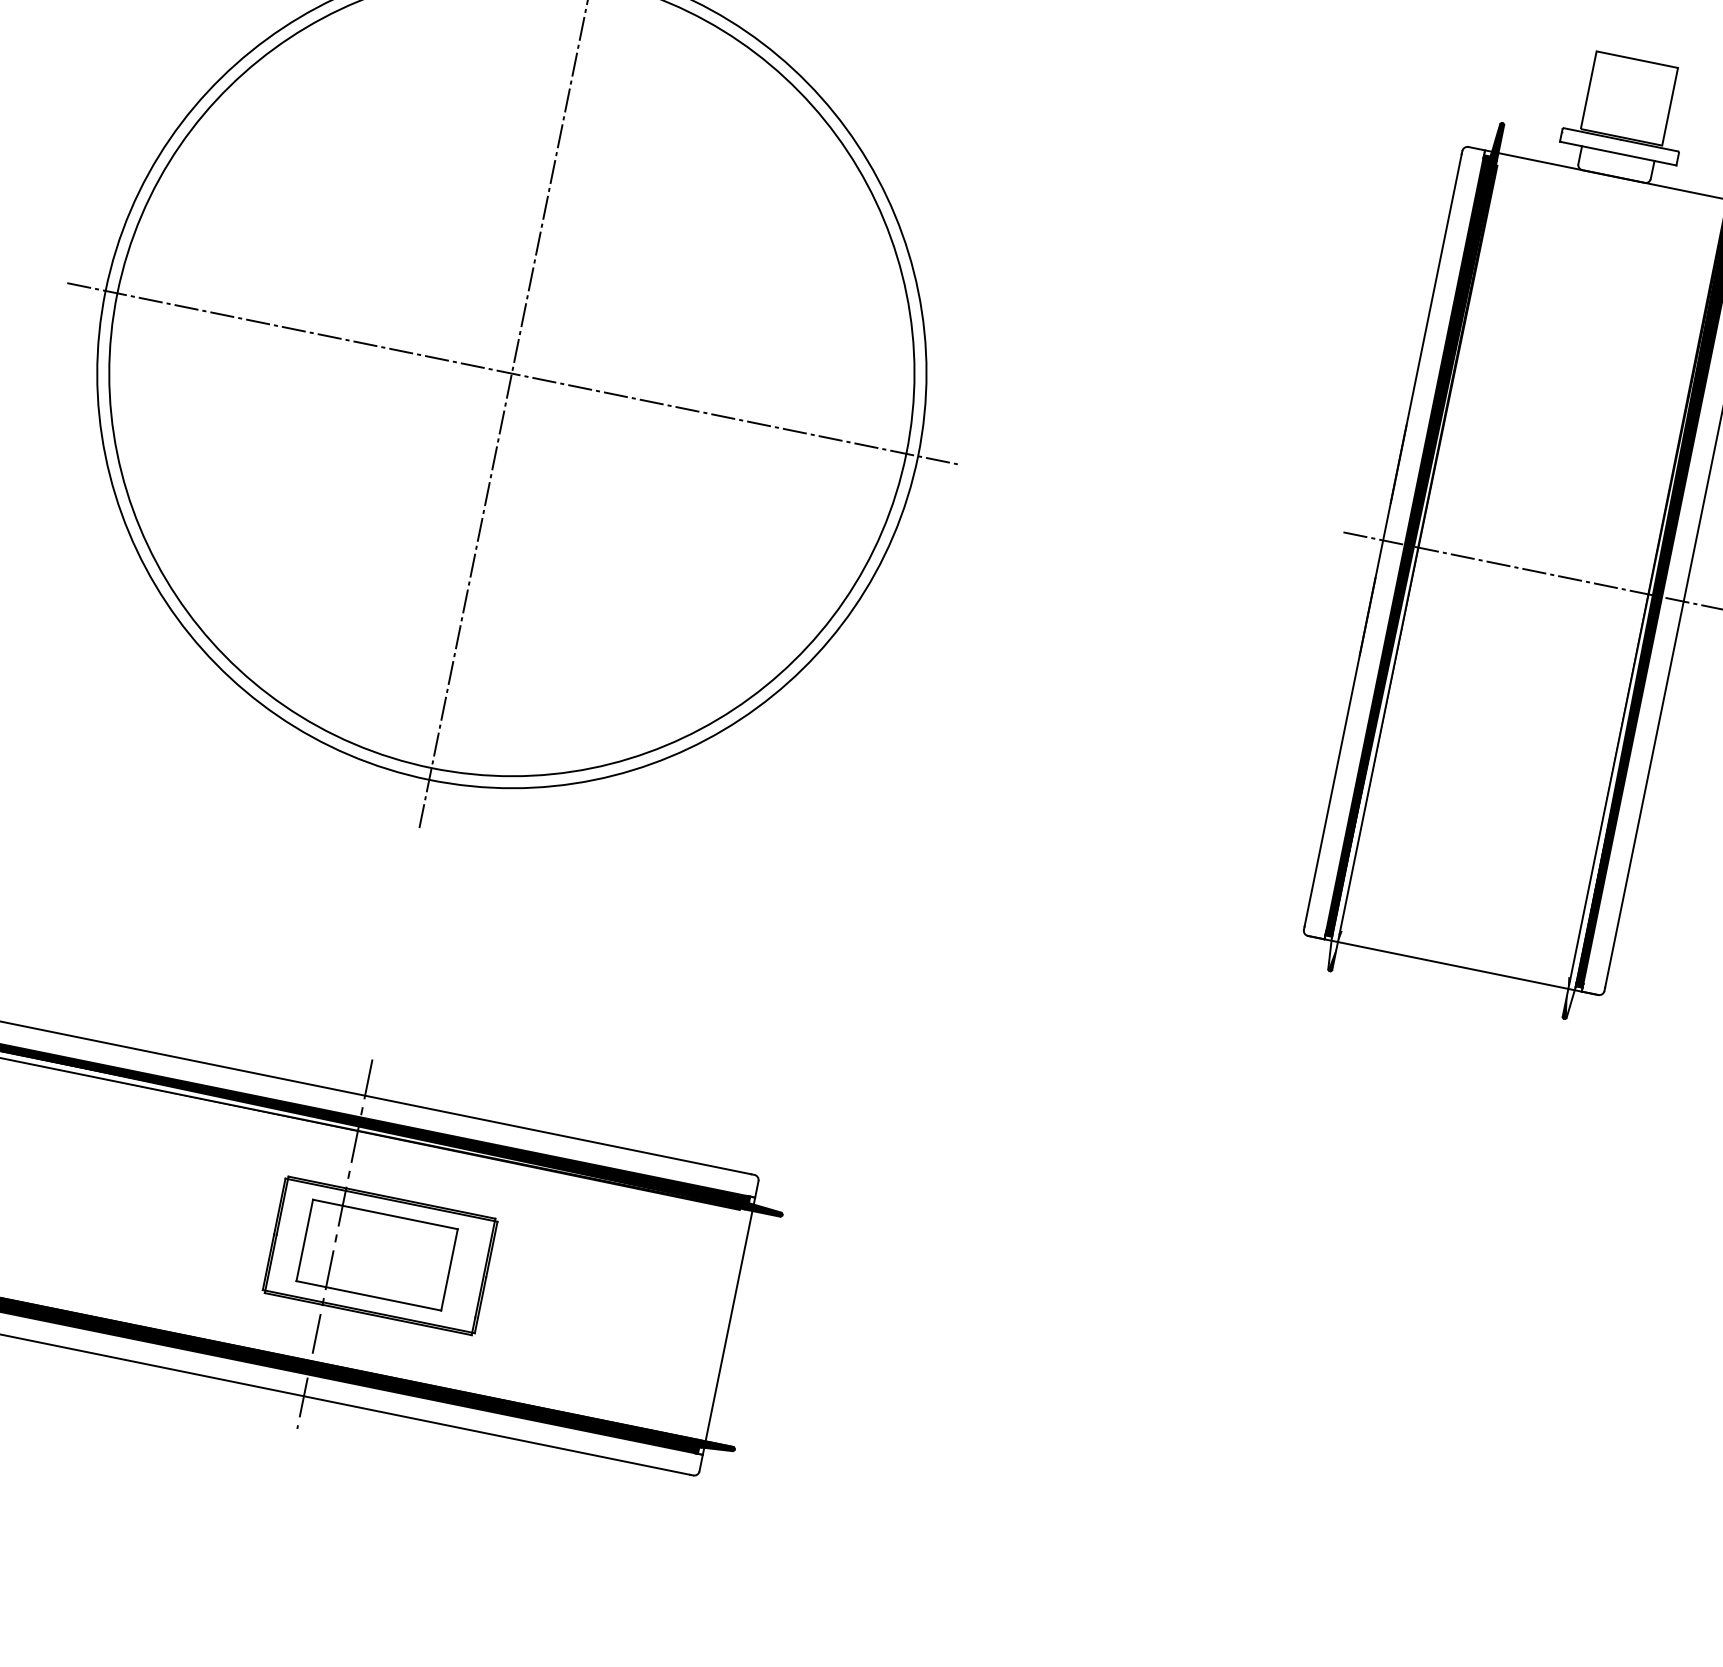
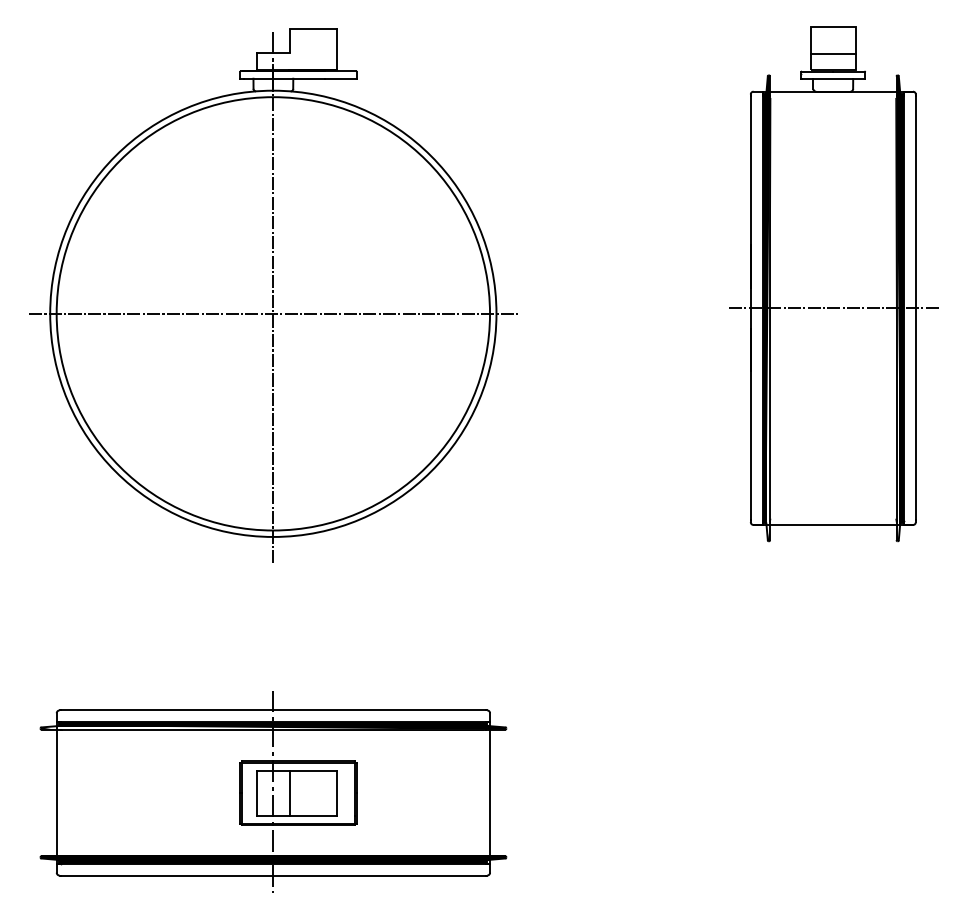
line: (1625, 108) -> (832, 54), added
line: (364, 1251) -> (289, 792), added

